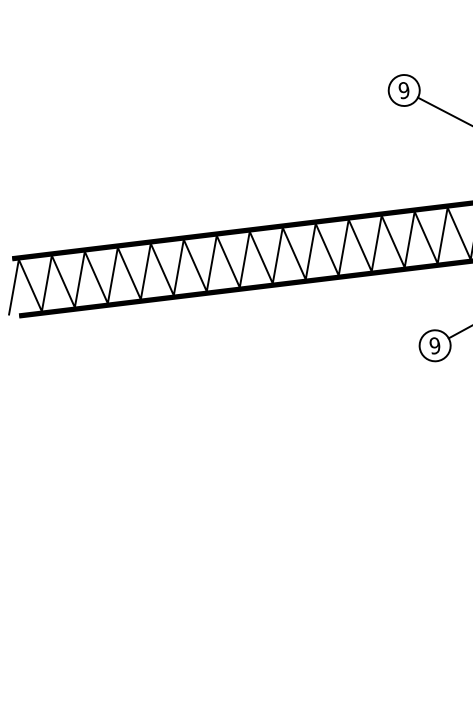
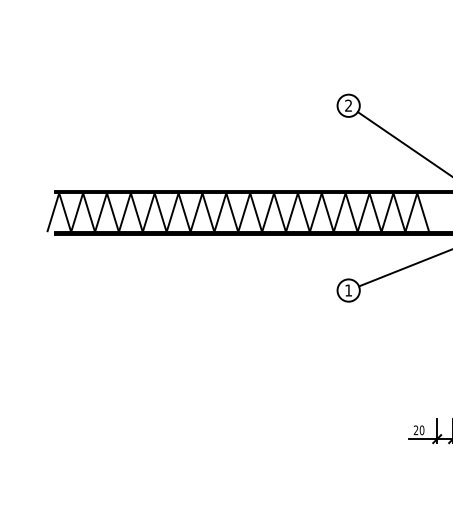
text: (403, 90) -> (348, 105), 9 -> 2
text: (434, 345) -> (348, 290), 9 -> 1

